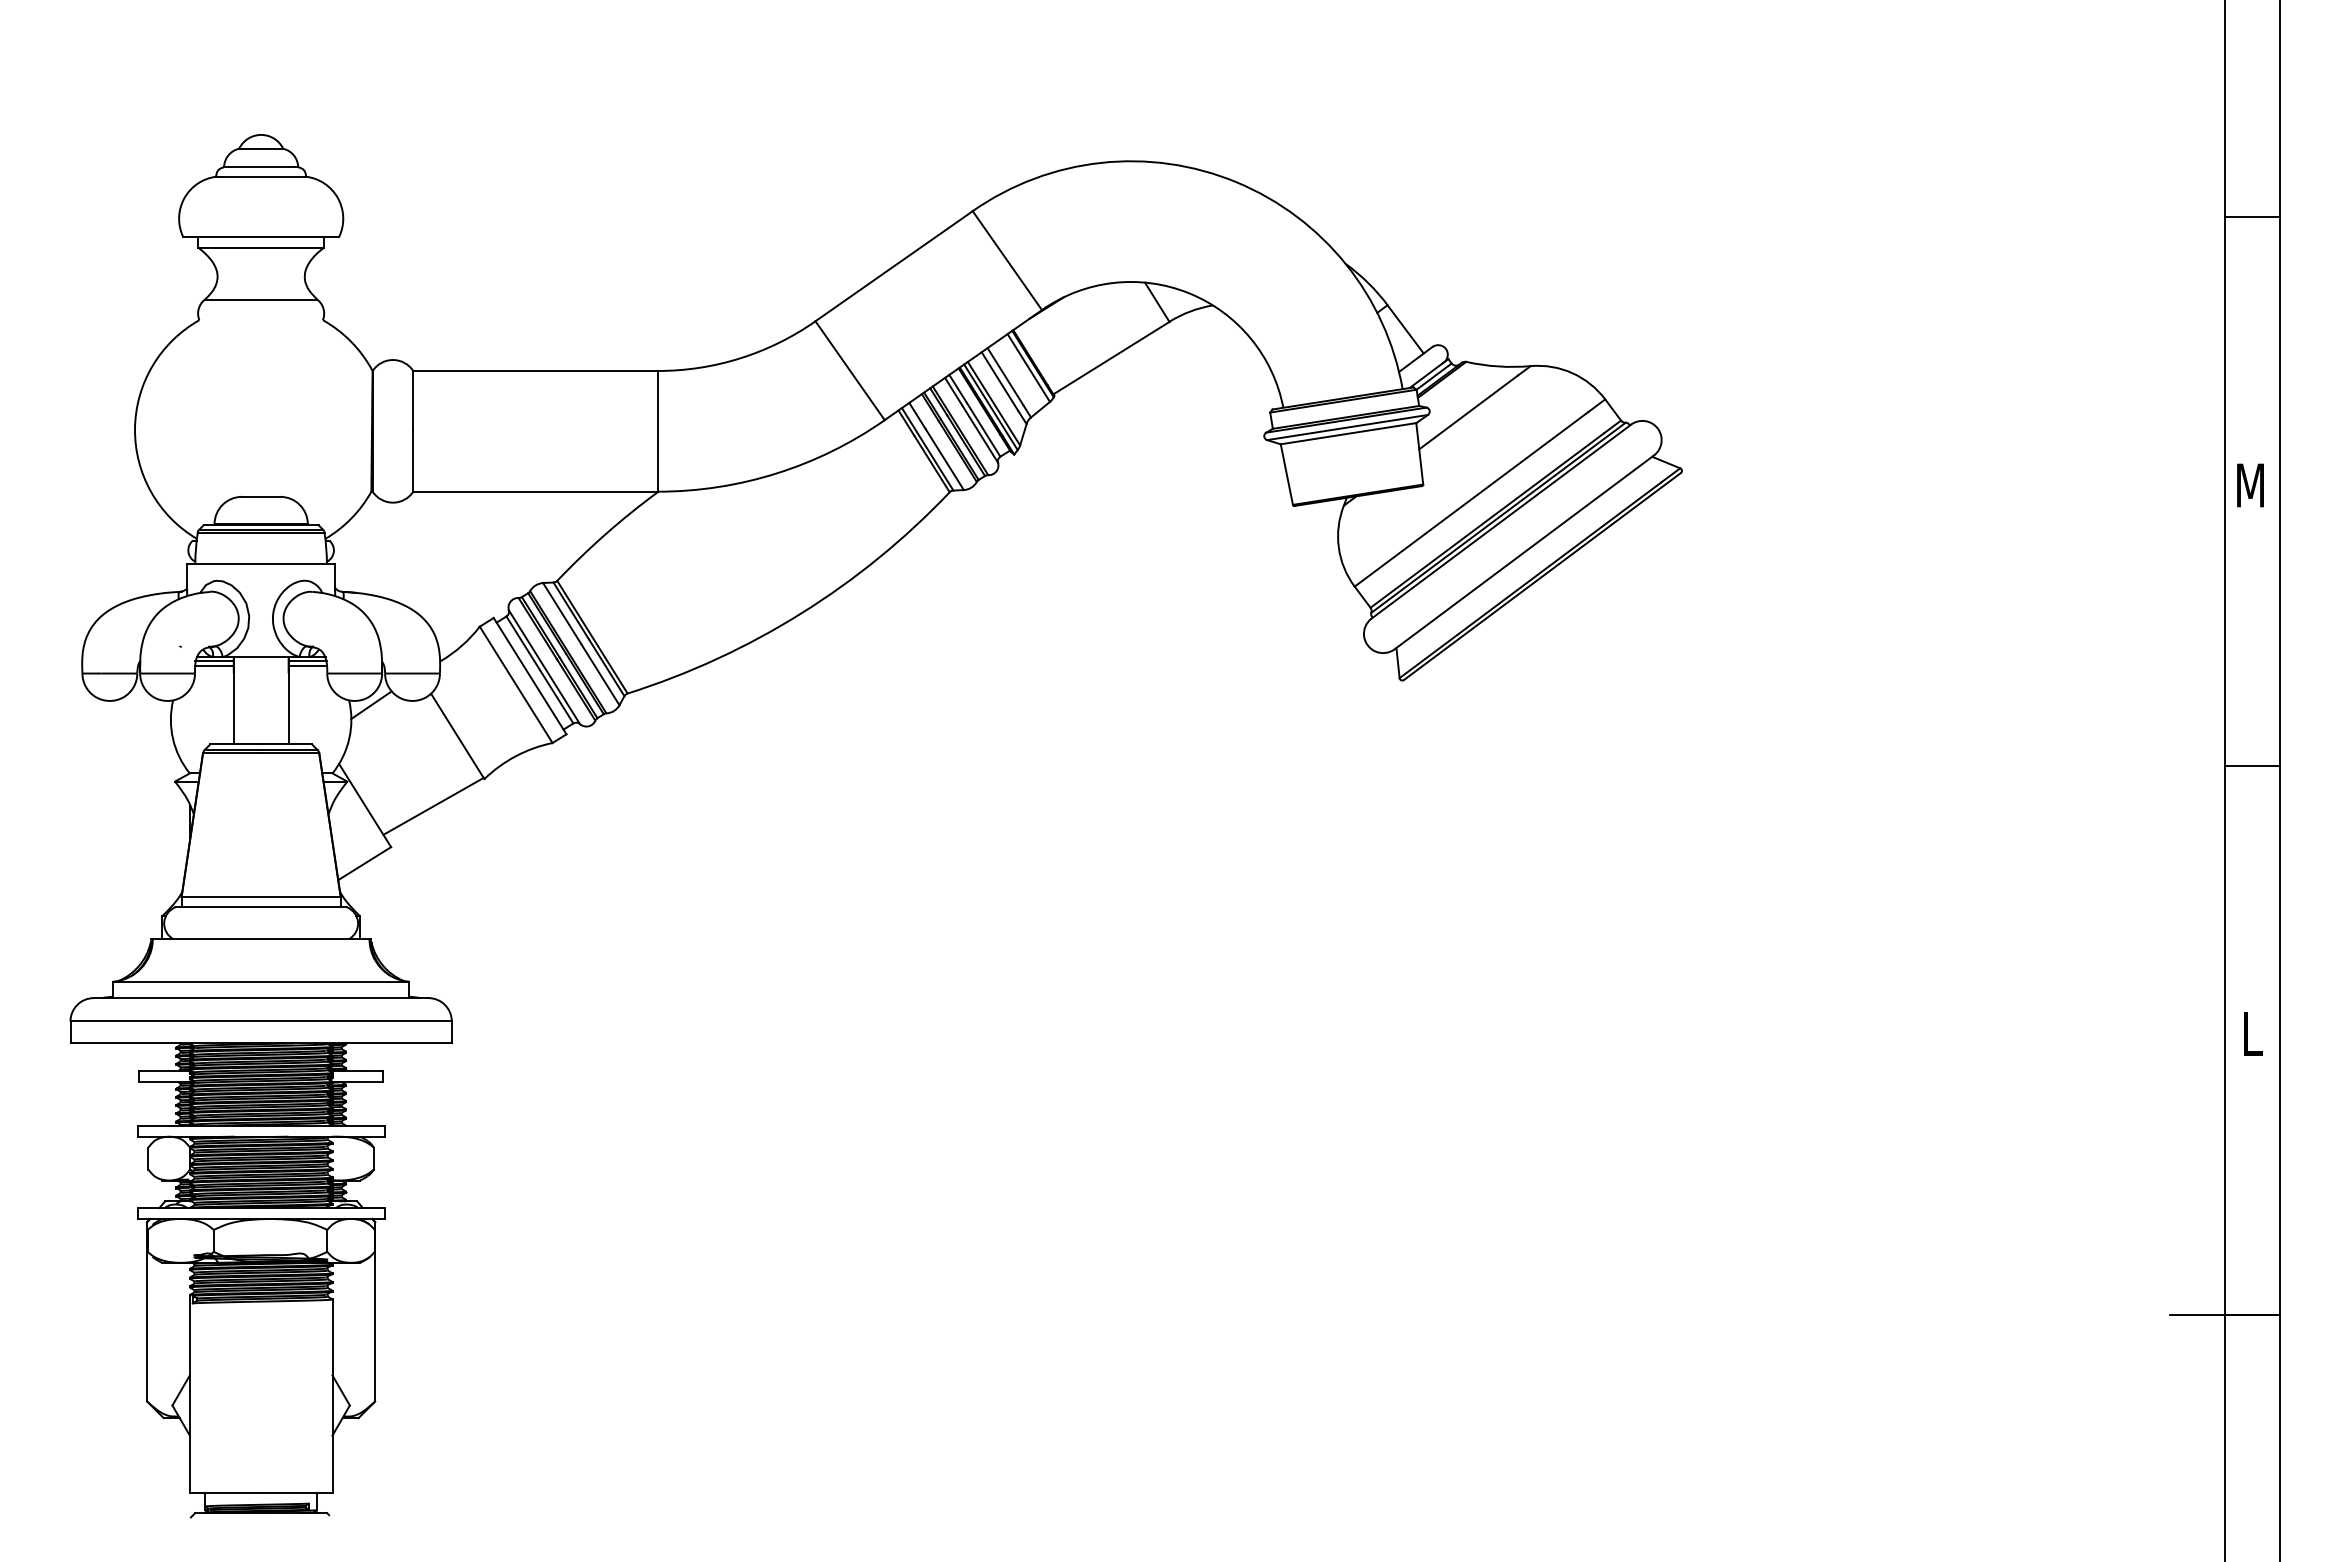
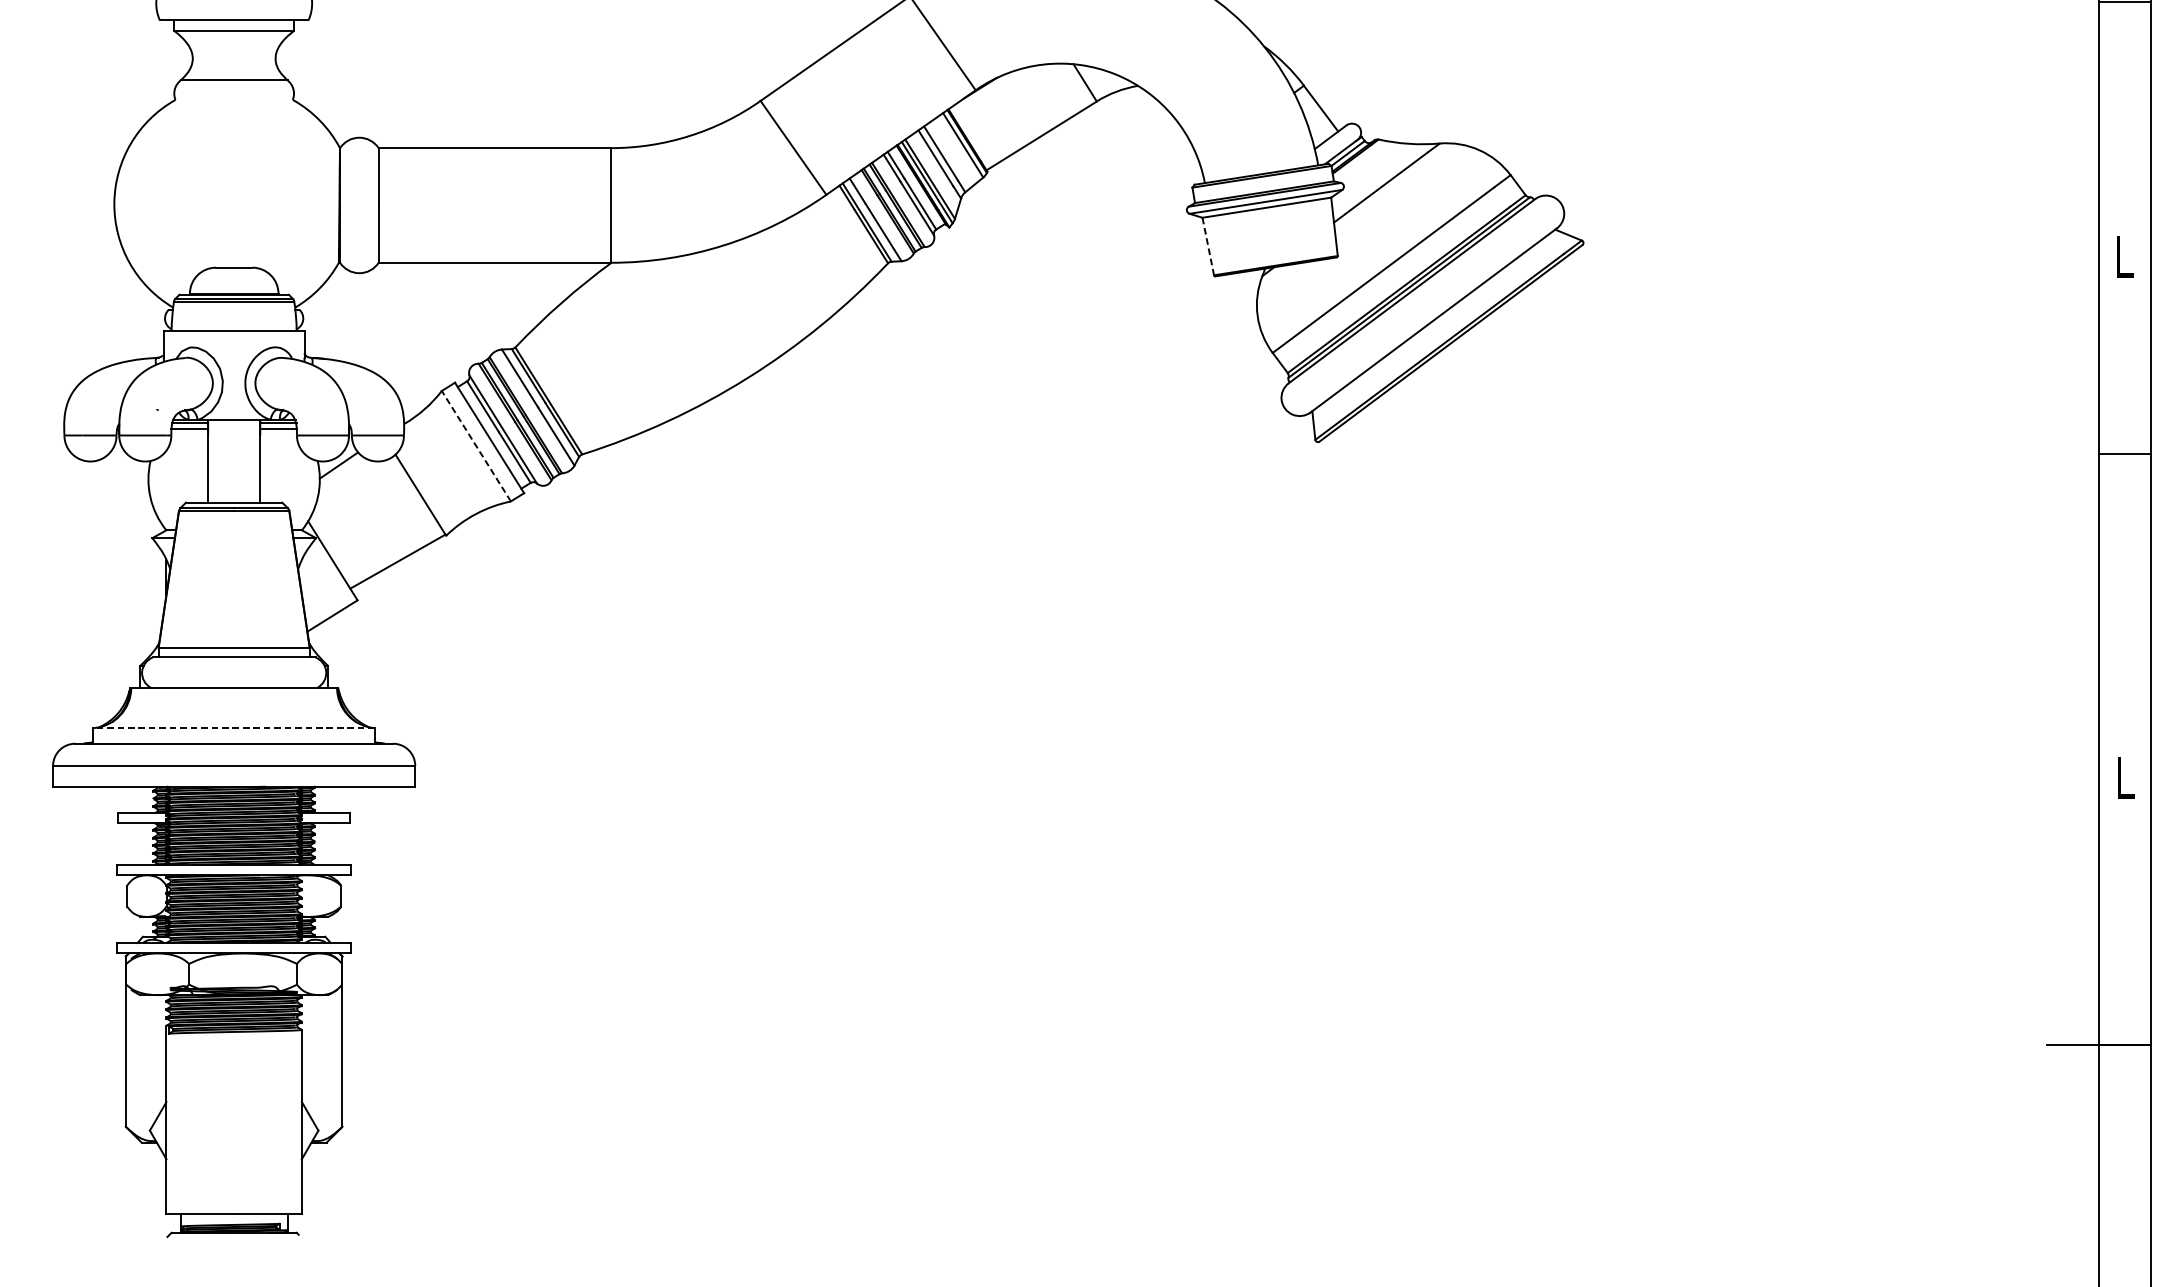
line: (1286, 474) -> (1207, 246), solid -> dashed
text: (2250, 485) -> (2123, 256), M -> L
line: (516, 684) -> (476, 445), solid -> dashed
line: (2251, 766) -> (2124, 454), moved
line: (260, 981) -> (233, 727), solid -> dashed

